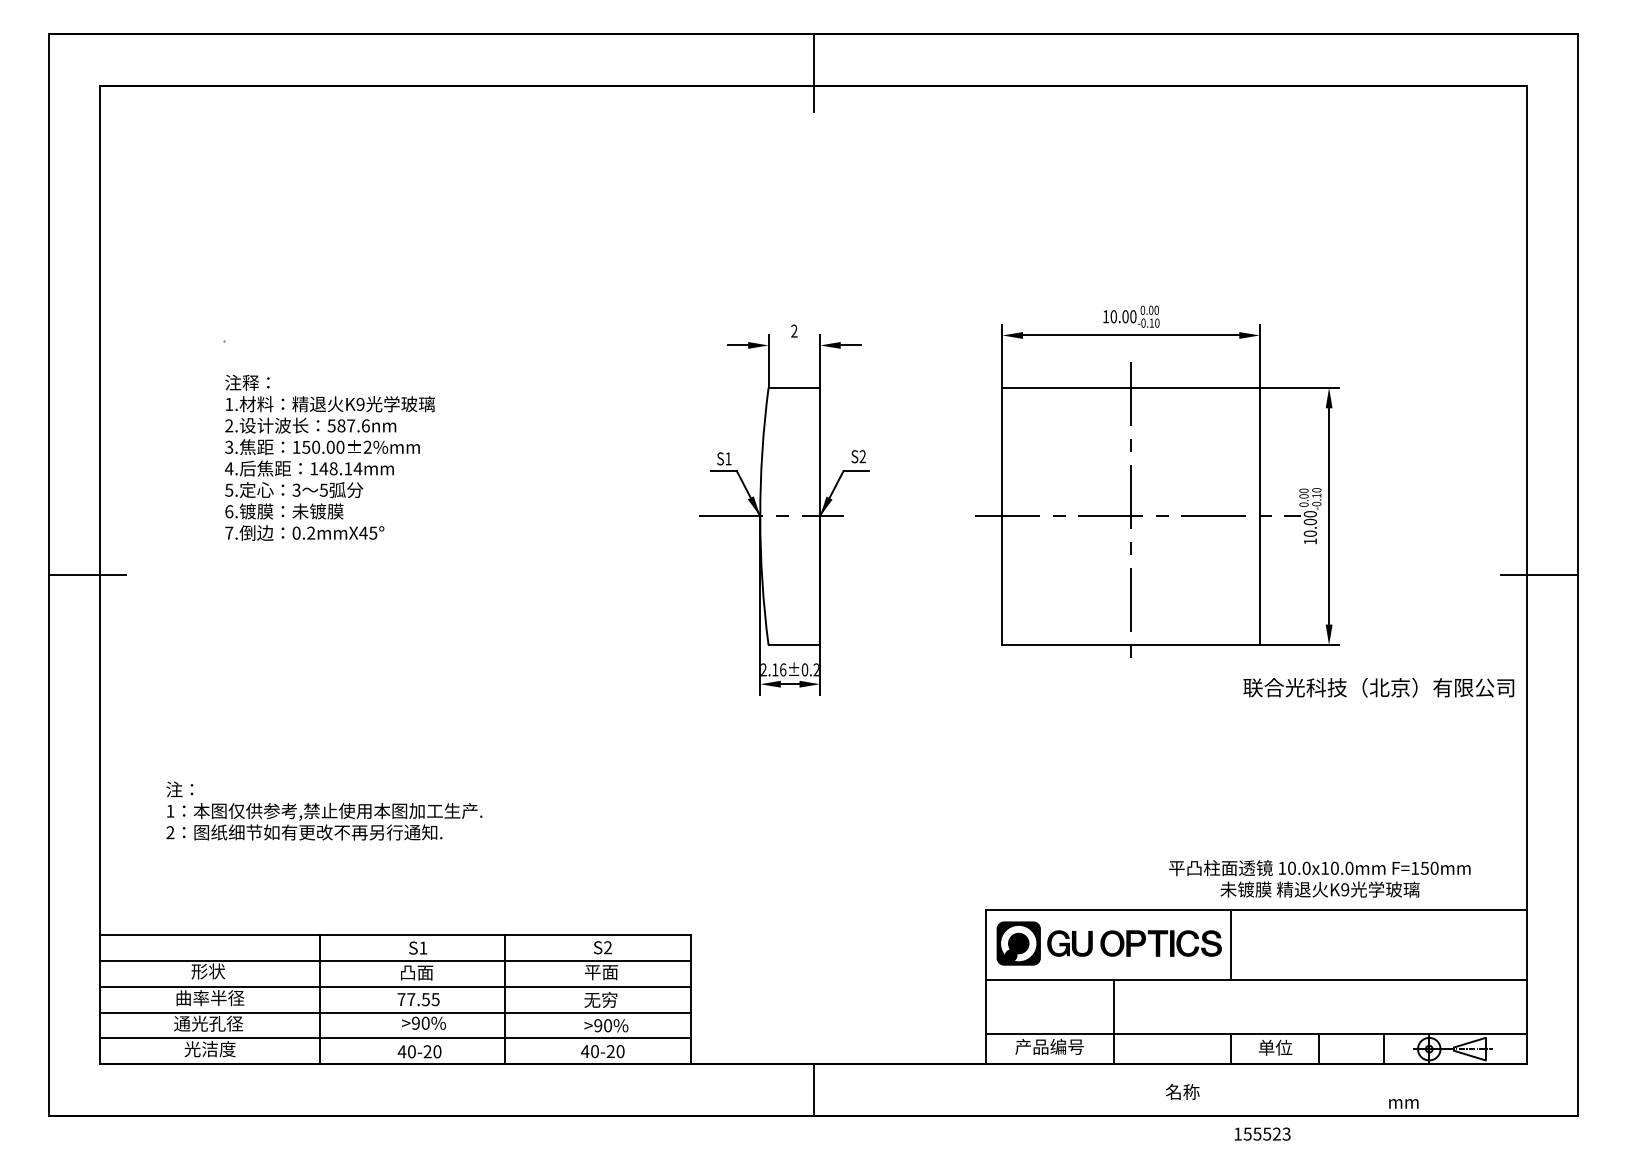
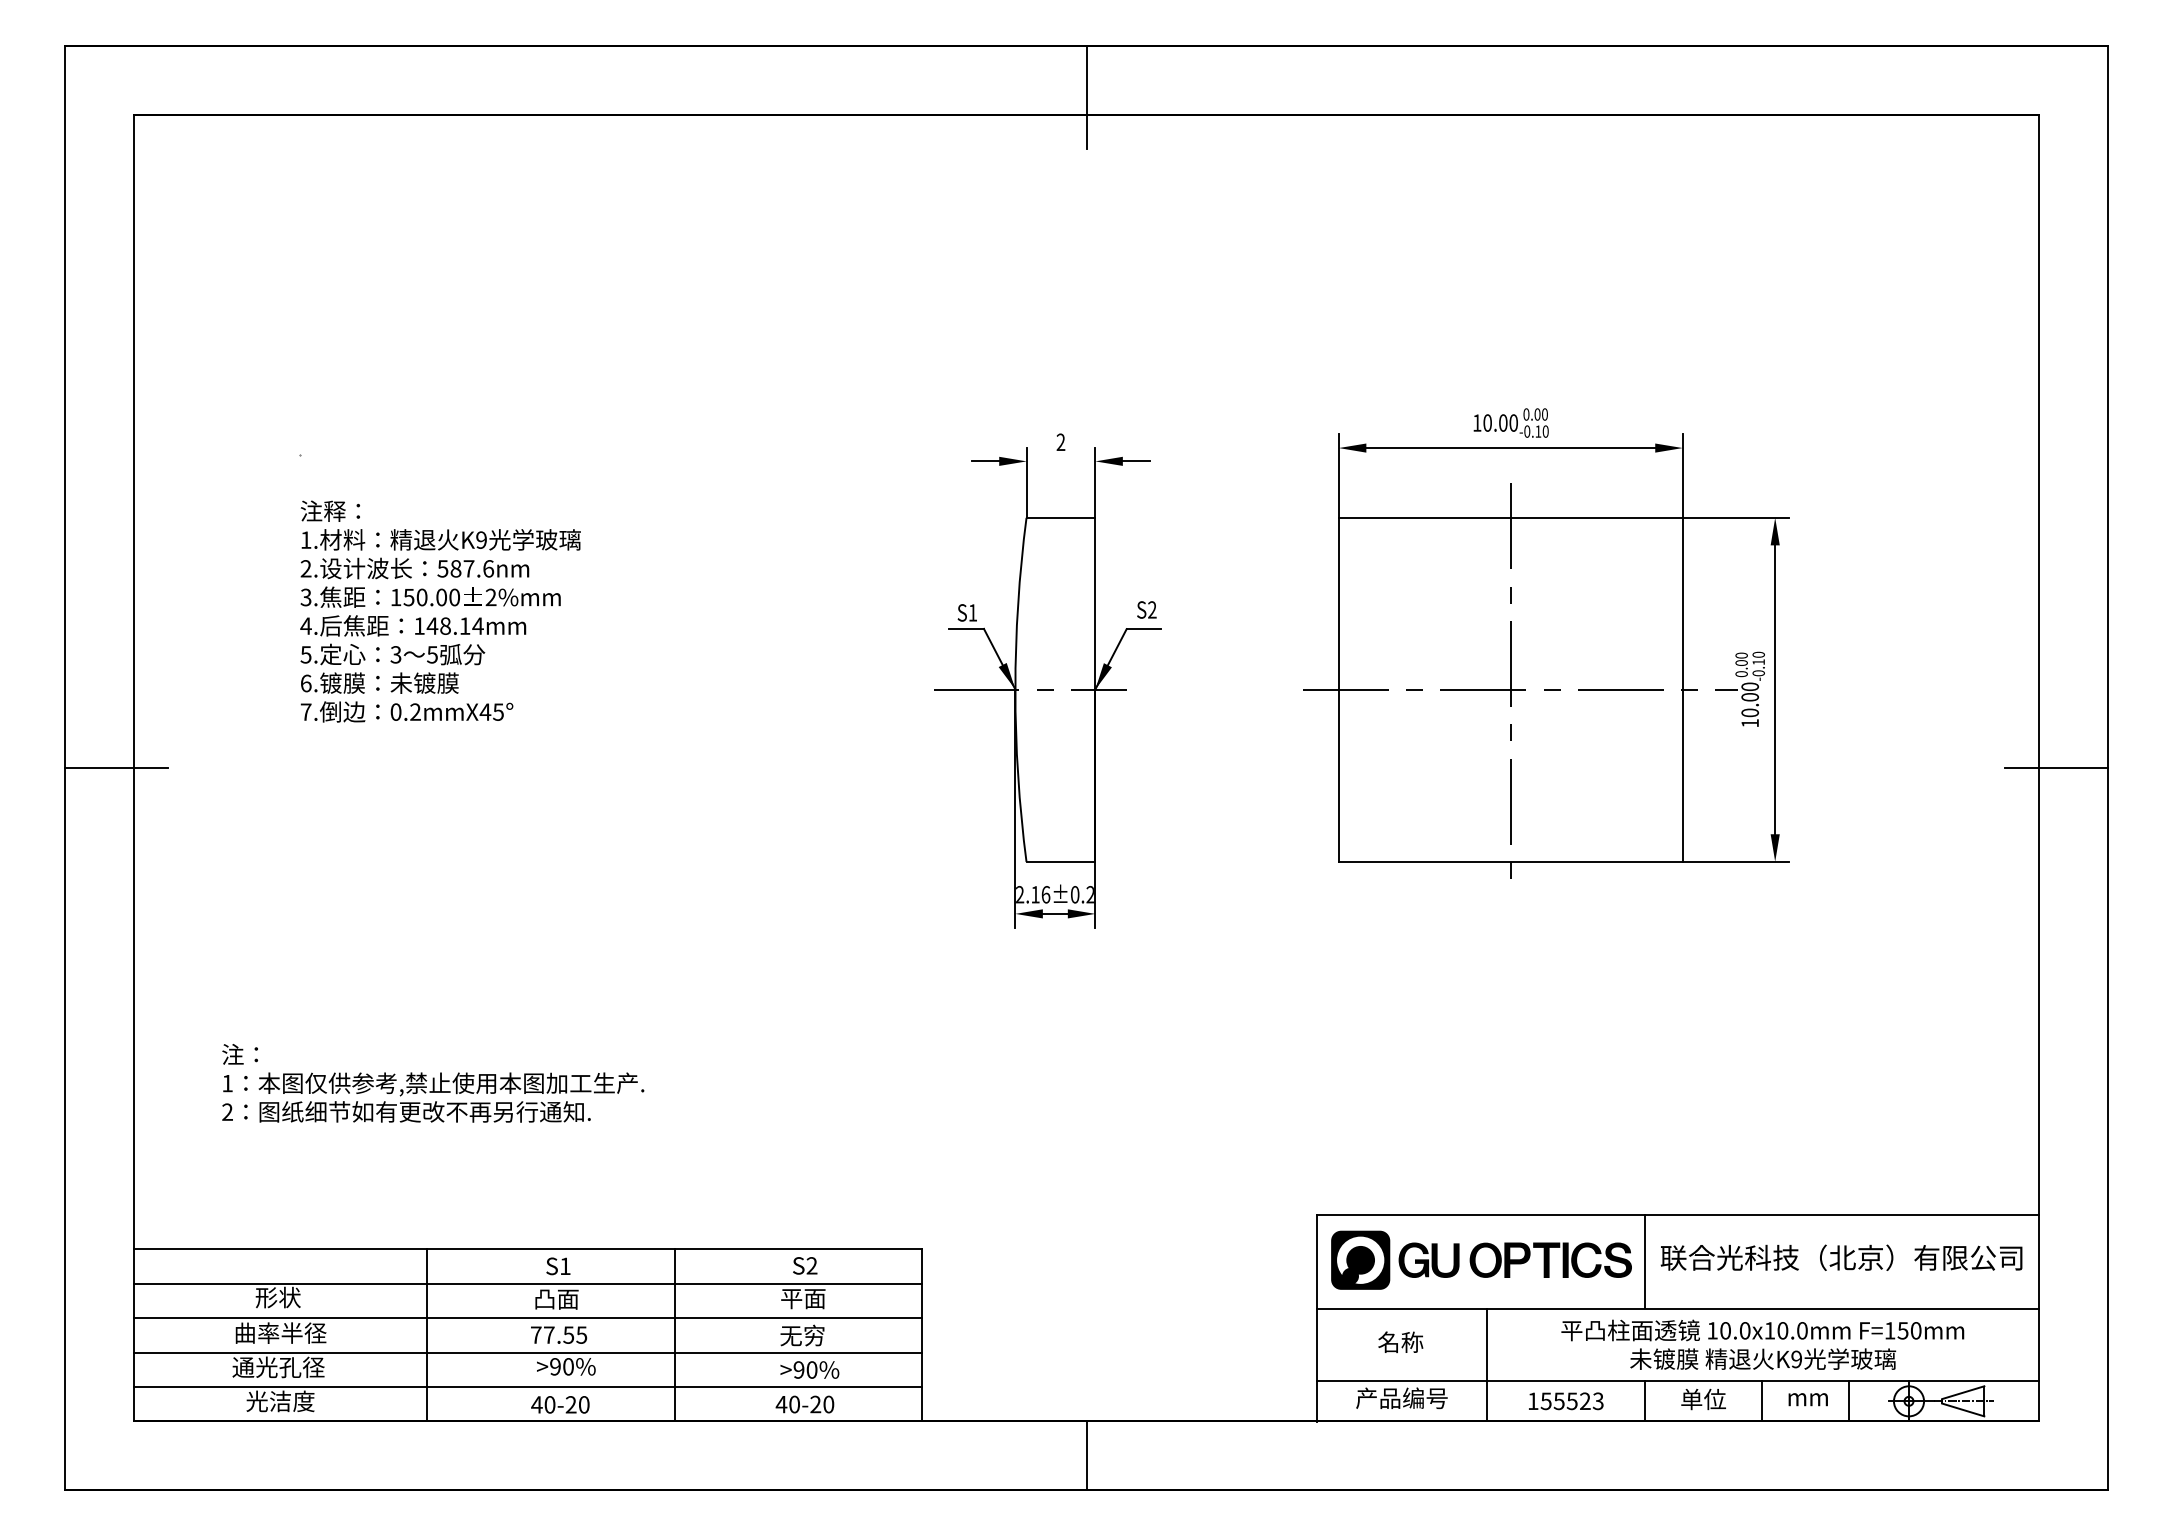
text: (1378, 687) -> (1841, 1257), moved
text: (1319, 878) -> (1762, 1344), moved
text: (1182, 1091) -> (1400, 1341), moved
text: (1403, 1103) -> (1807, 1399), moved
text: (1262, 1133) -> (1566, 1400), moved

